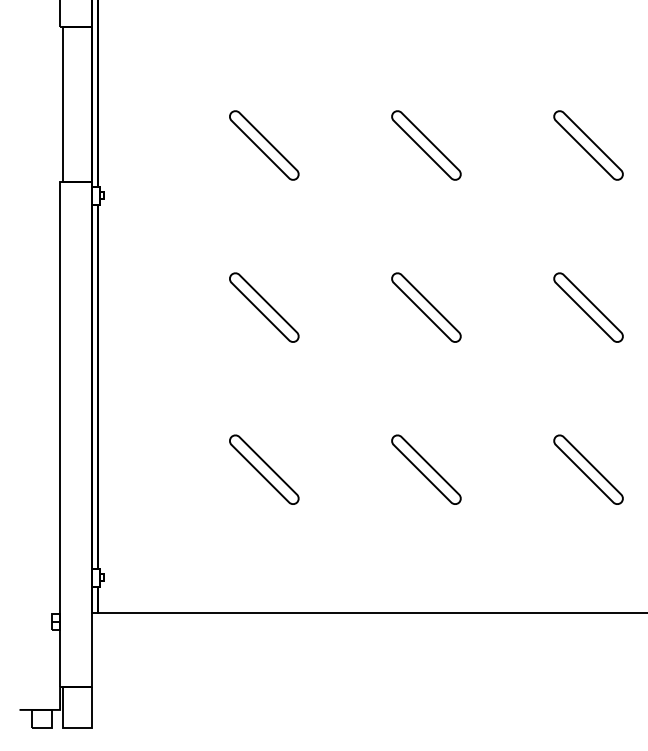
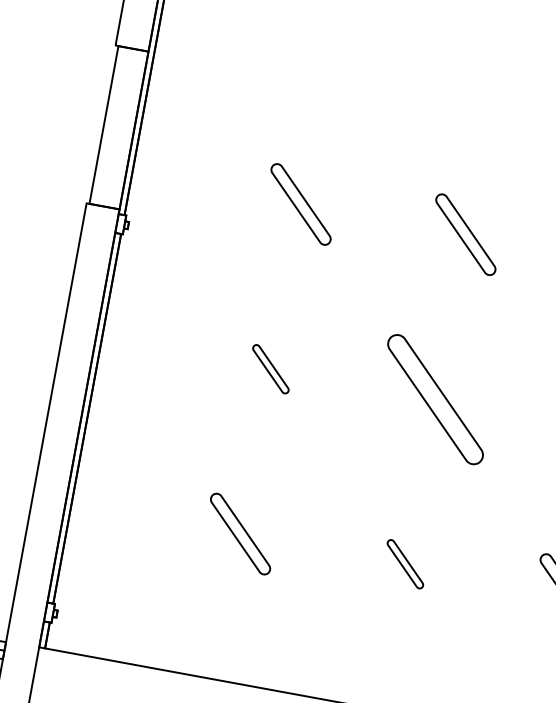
part: (264, 307) -> (271, 369), size x0.6
part: (426, 307) -> (435, 399), size x1.6
part: (426, 469) -> (405, 564), size x0.6

